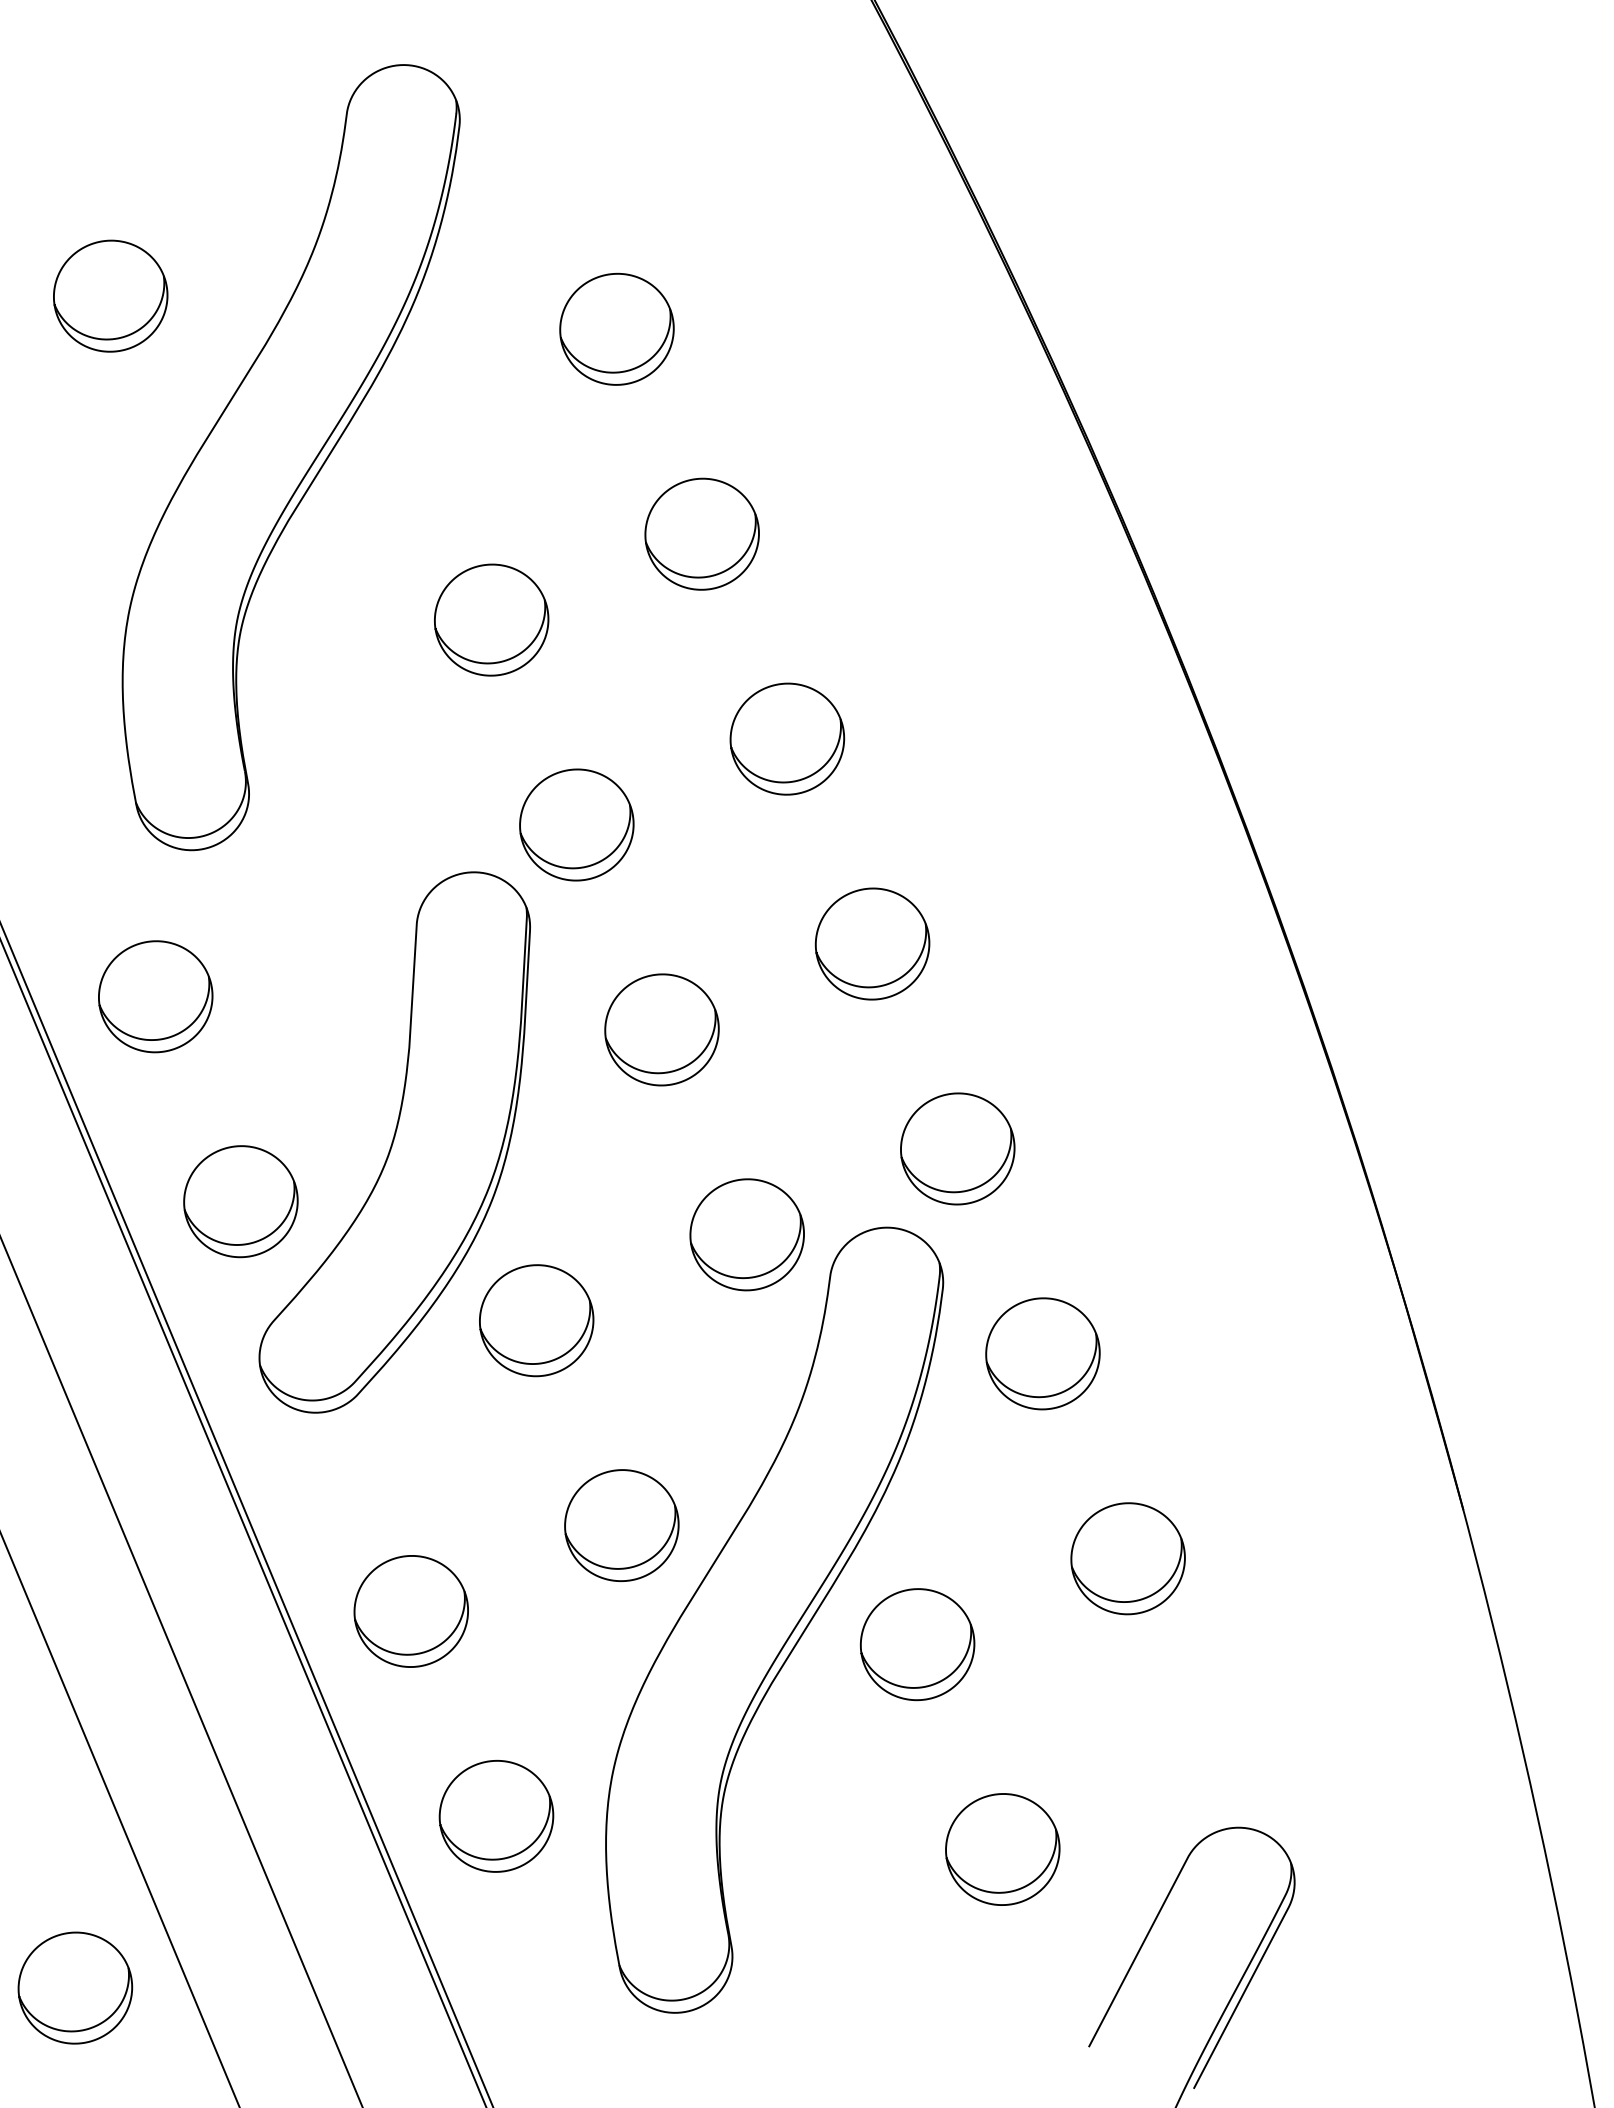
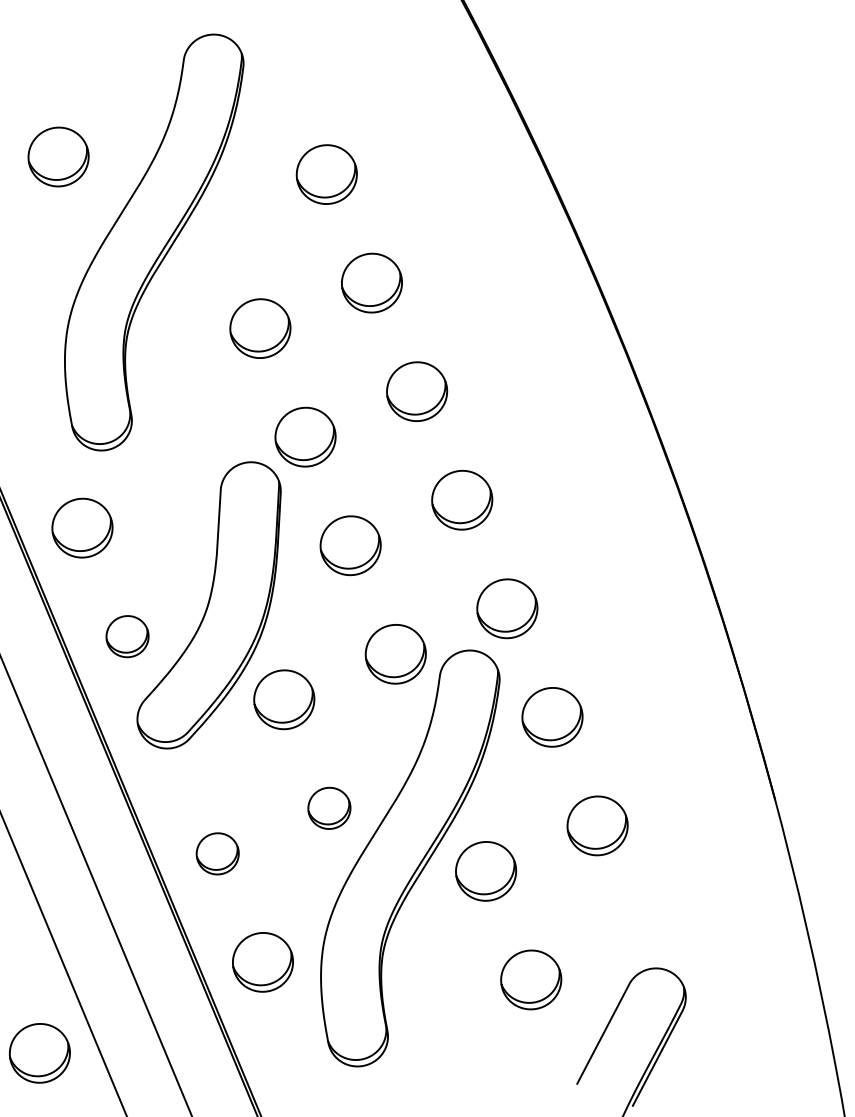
part: (240, 1201) -> (127, 636), size x0.7
part: (622, 1525) -> (329, 808), size x0.7
part: (410, 1610) -> (217, 853), size x0.7

